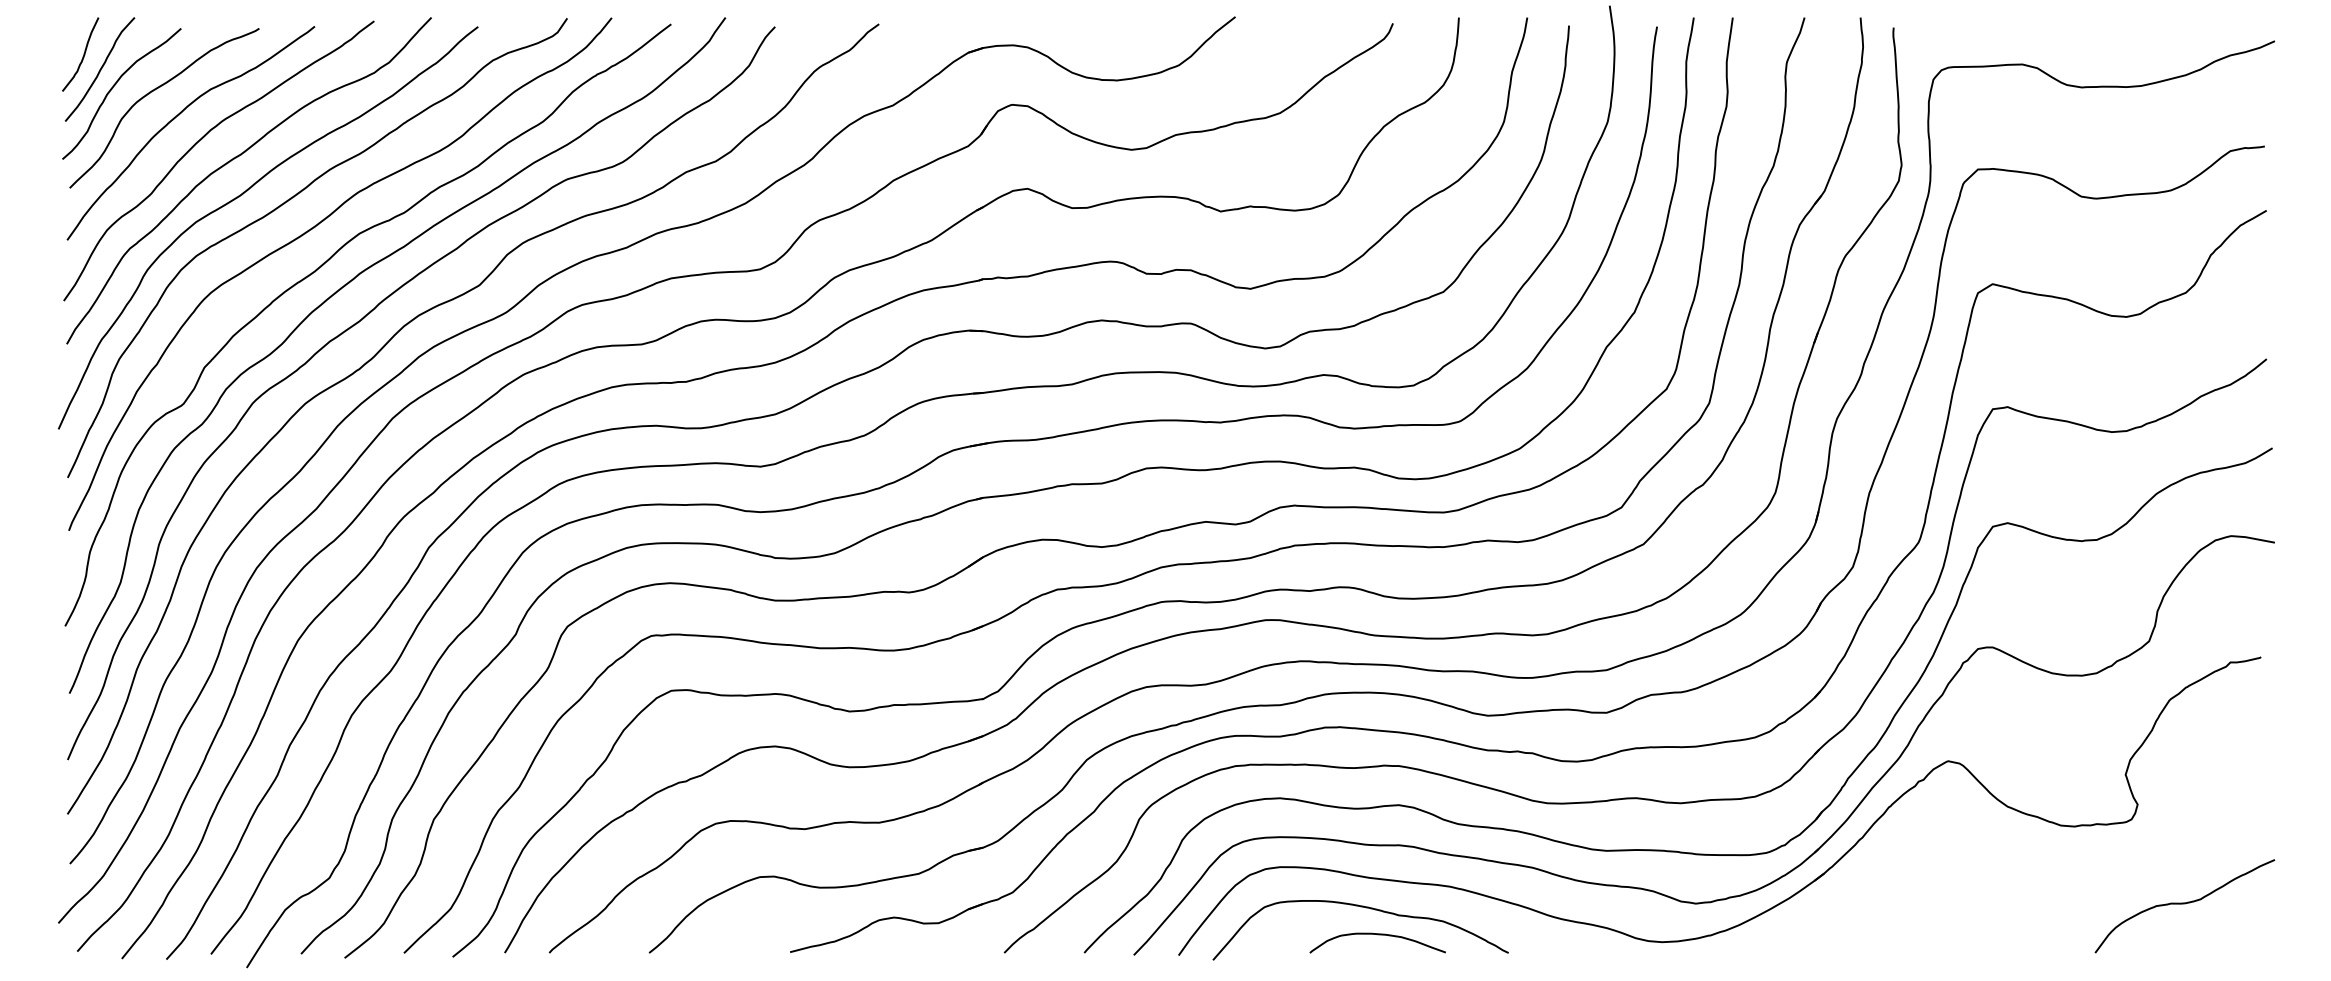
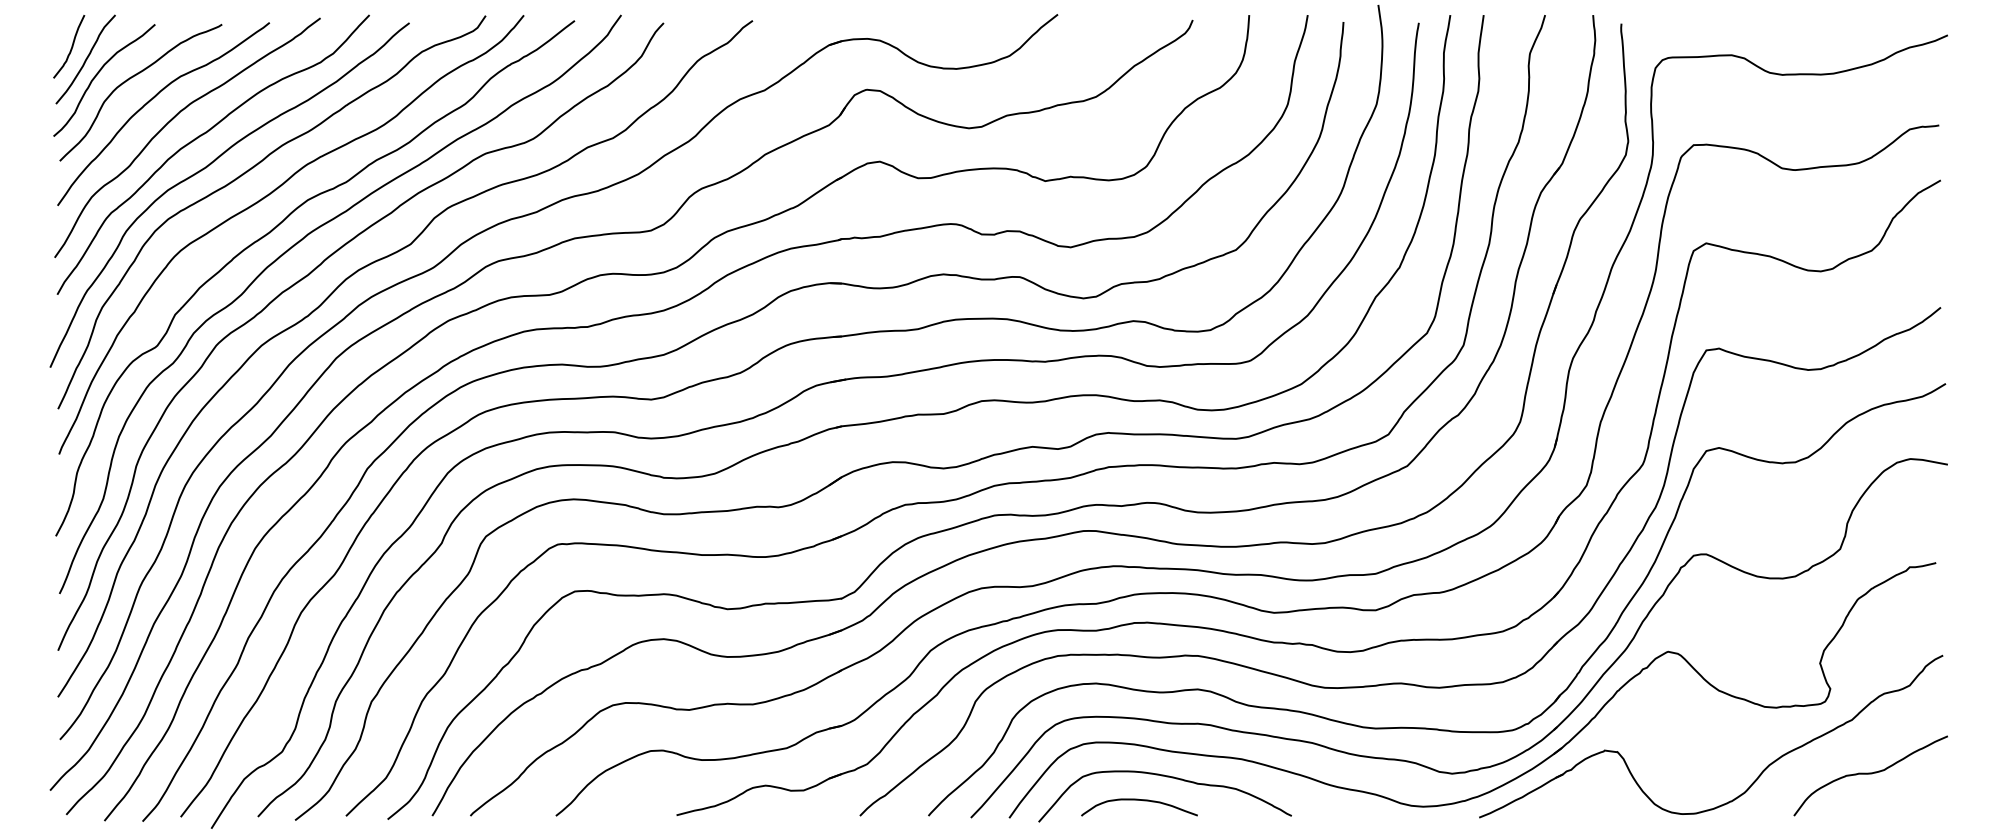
part: (2052, 907) -> (1757, 777), added
curve: (1377, 935) -> (1139, 801), moved

